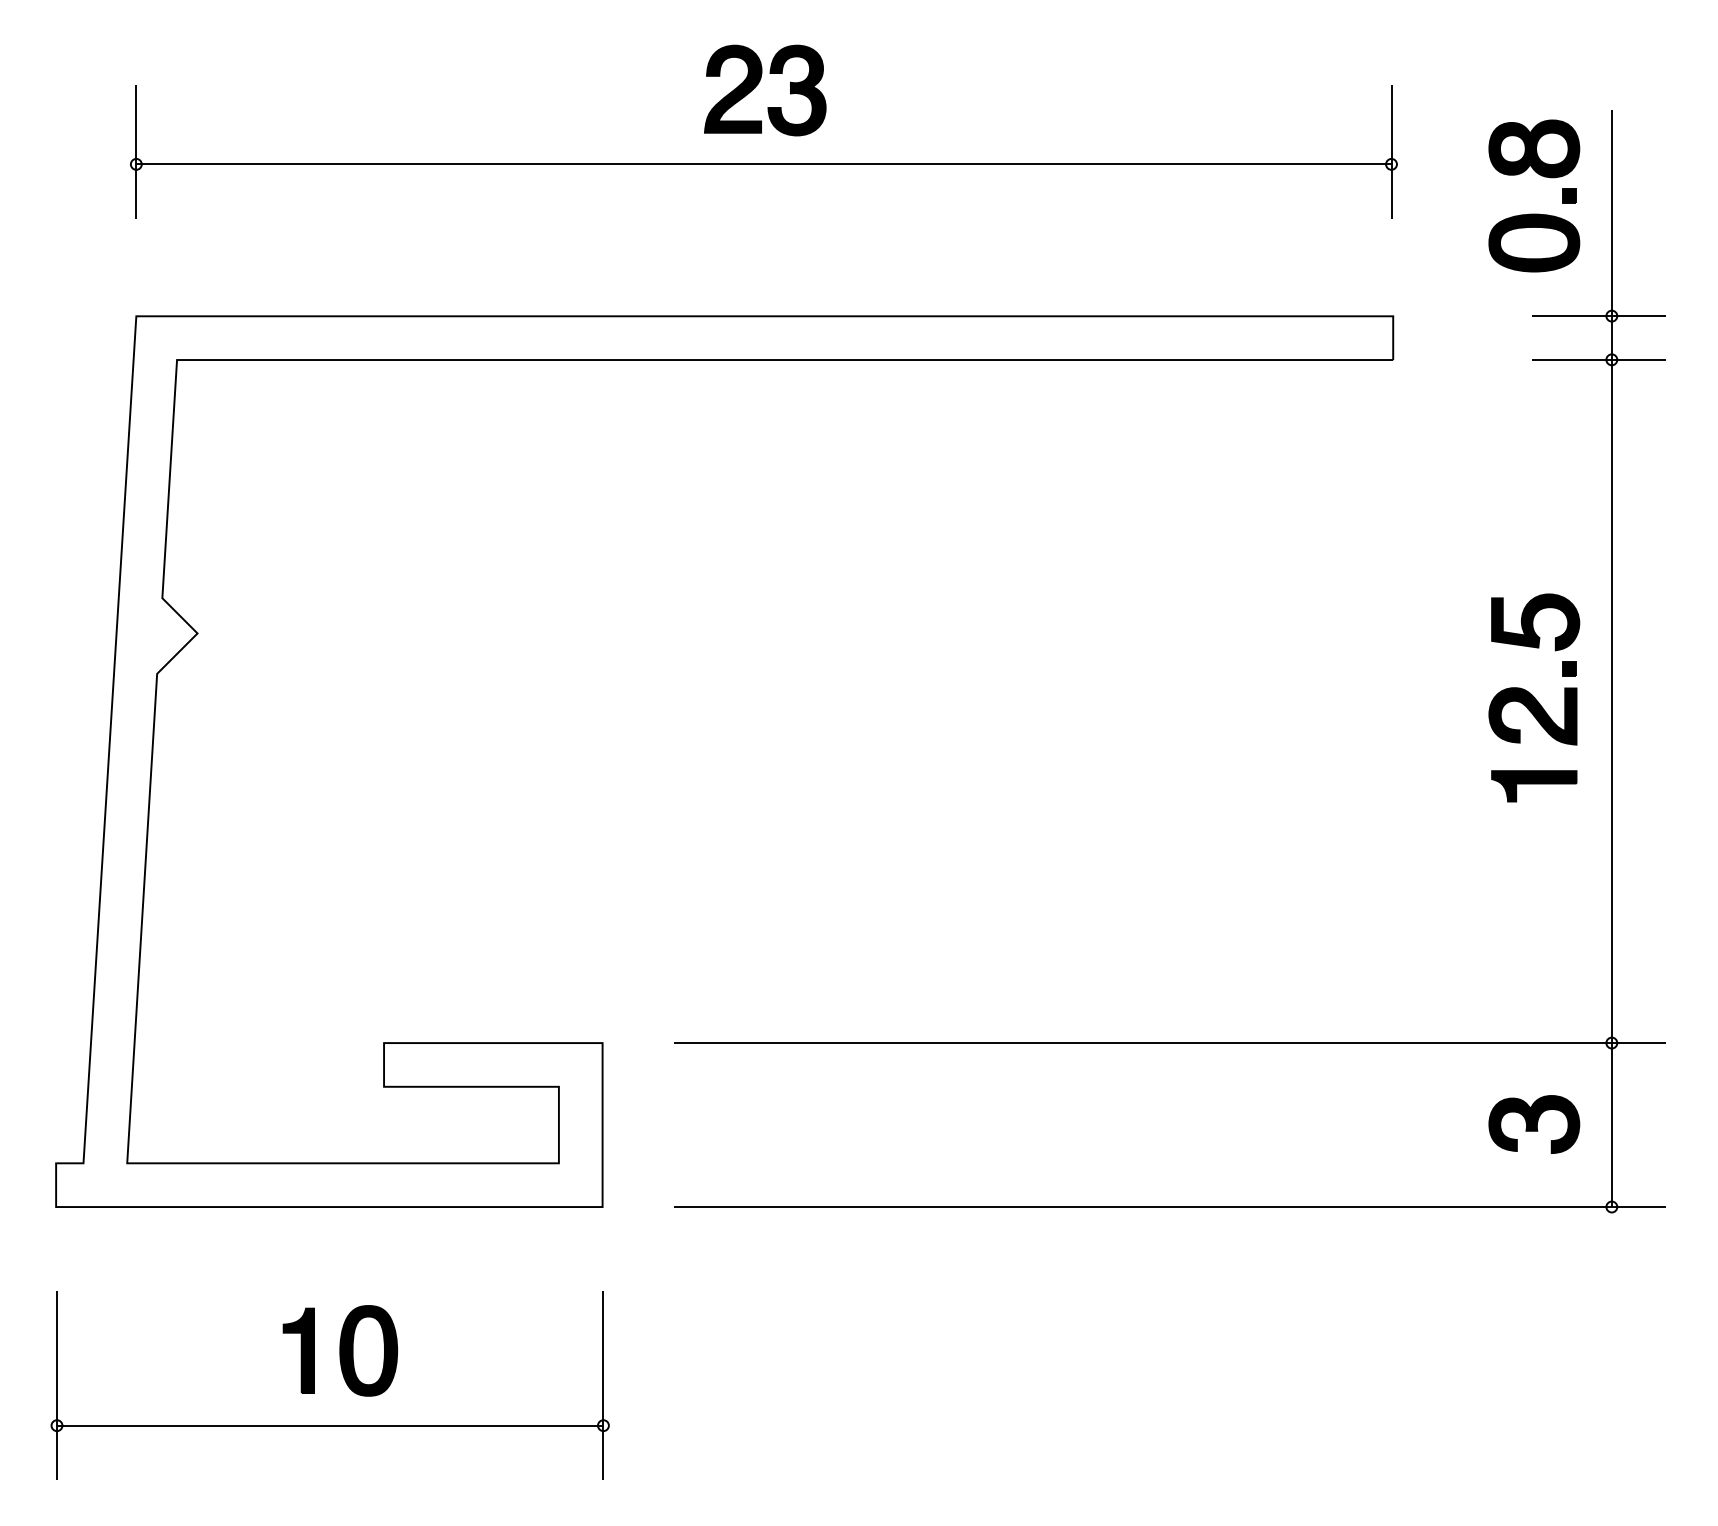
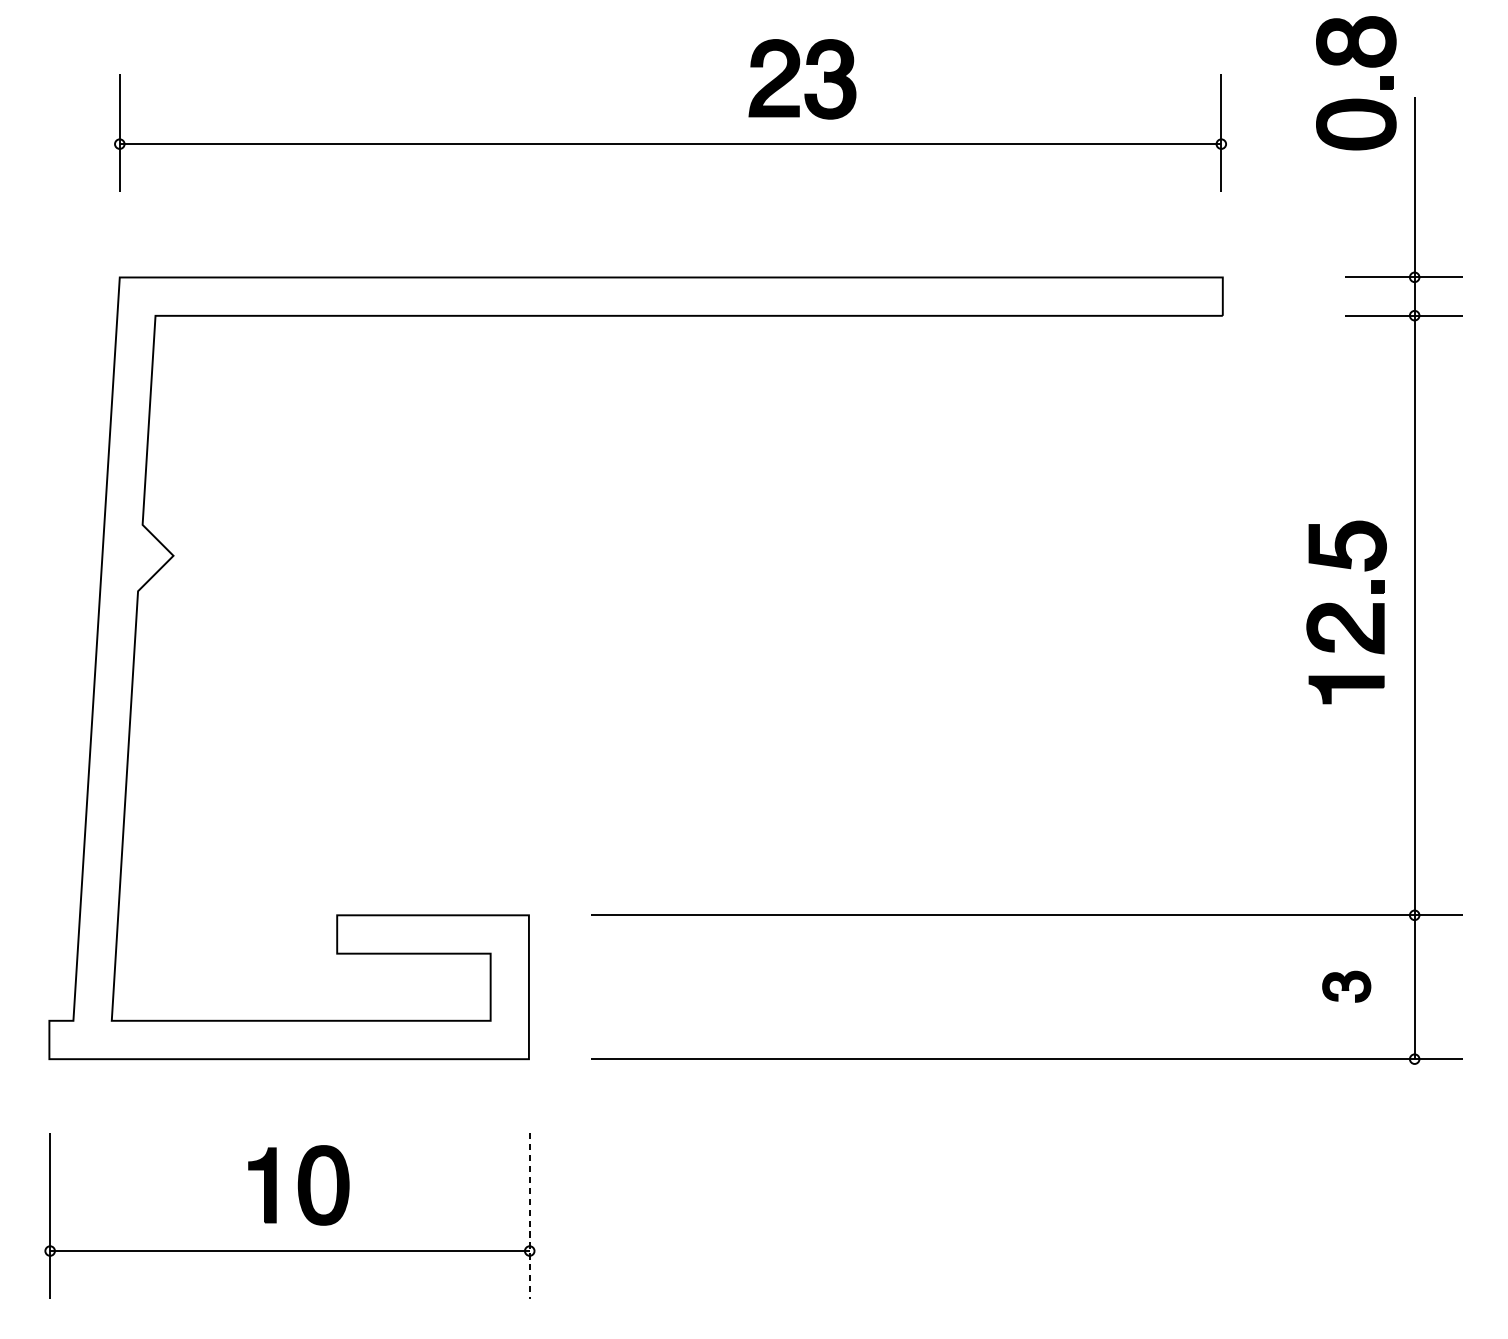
part: (758, 84) -> (796, 74), moved
part: (1534, 213) -> (1356, 98), moved
part: (1534, 1124) -> (1346, 986), size x0.6
line: (603, 1385) -> (529, 1215), solid -> dashed

